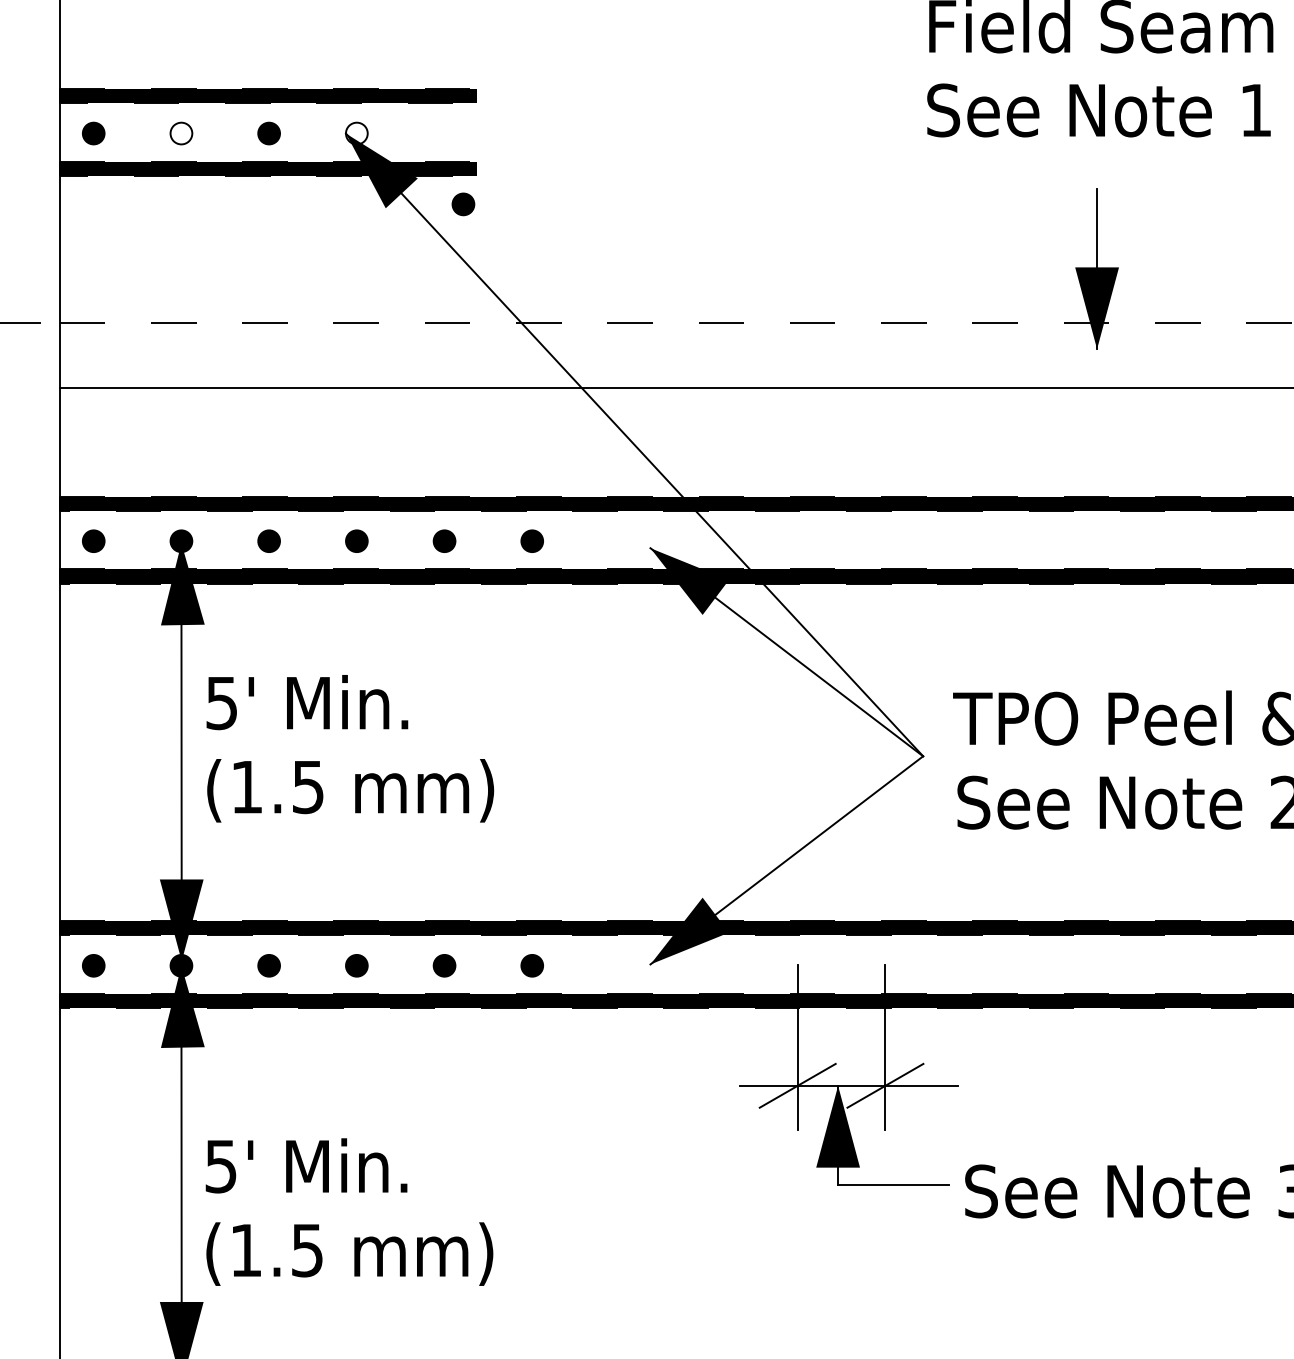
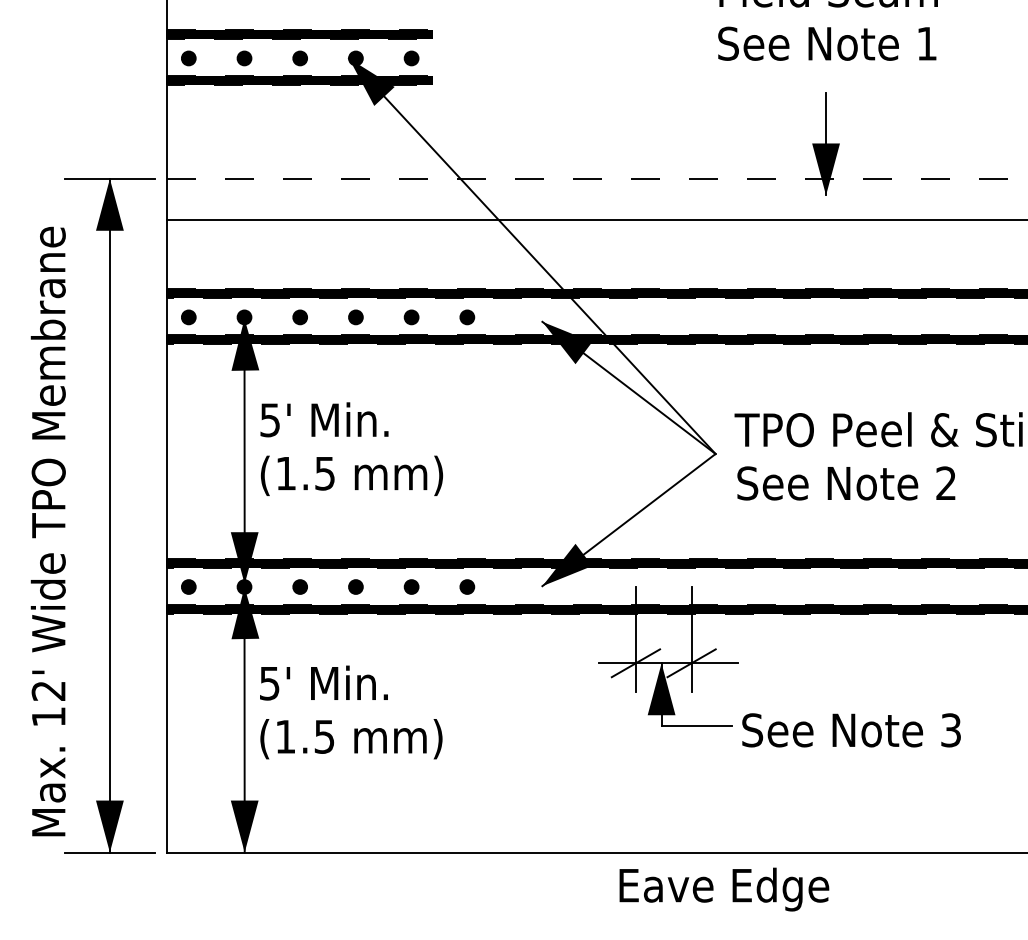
fill: (181, 133) -> (244, 58), added
fill: (356, 133) -> (355, 58), added
part: (463, 204) -> (411, 58), moved
text: (349, 1212) -> (351, 712), moved

